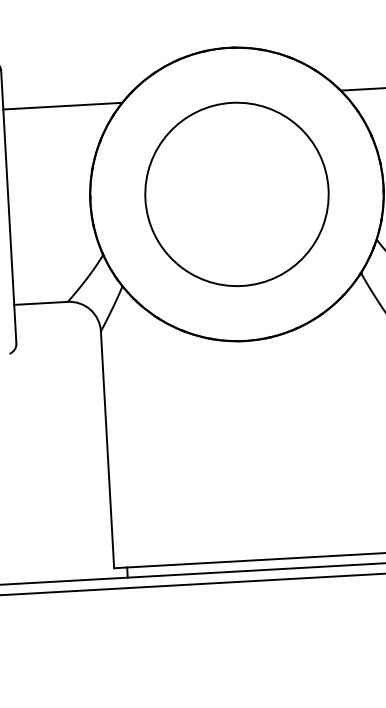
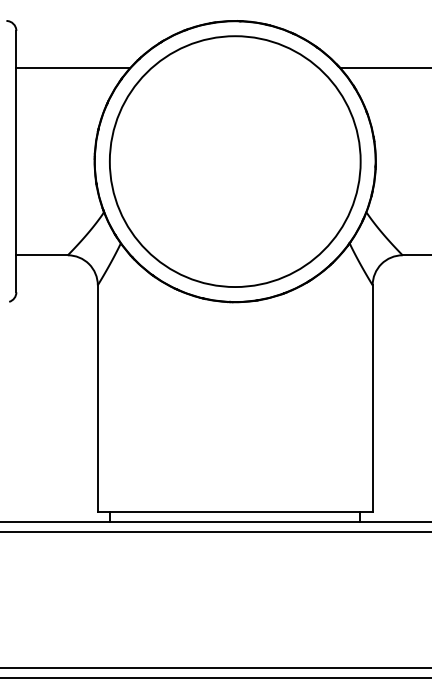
circle: (236, 194) -> (234, 161), size x1.43

